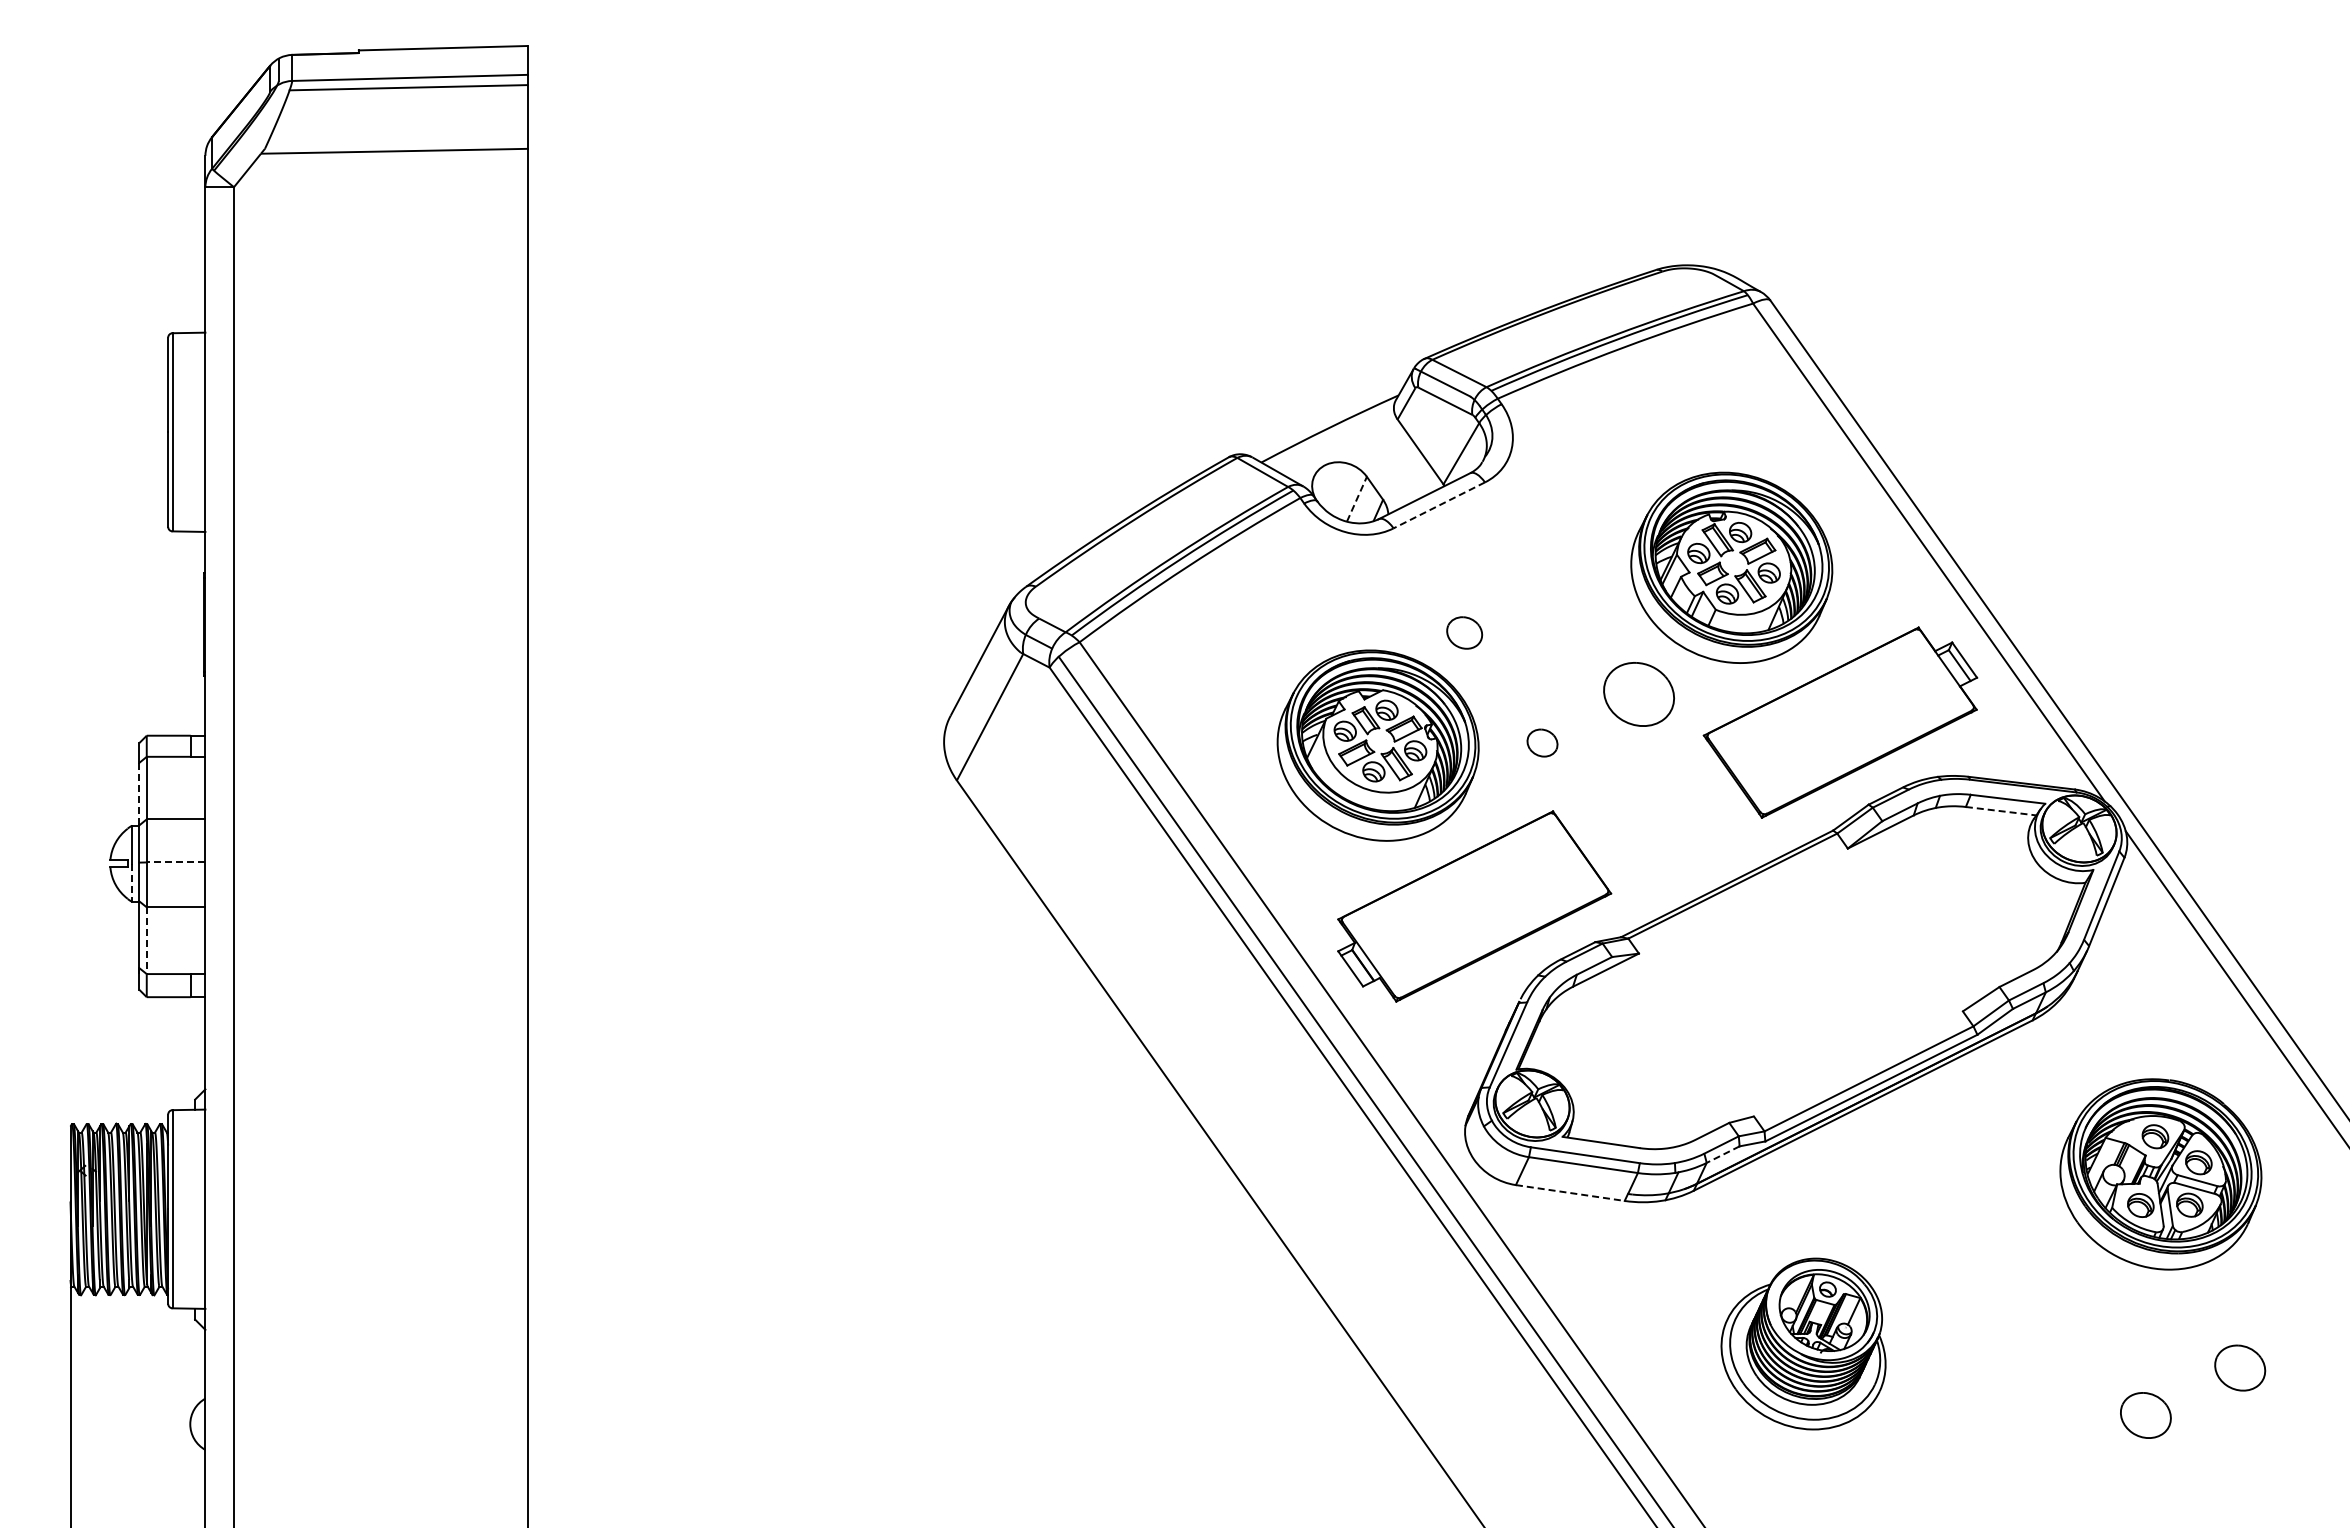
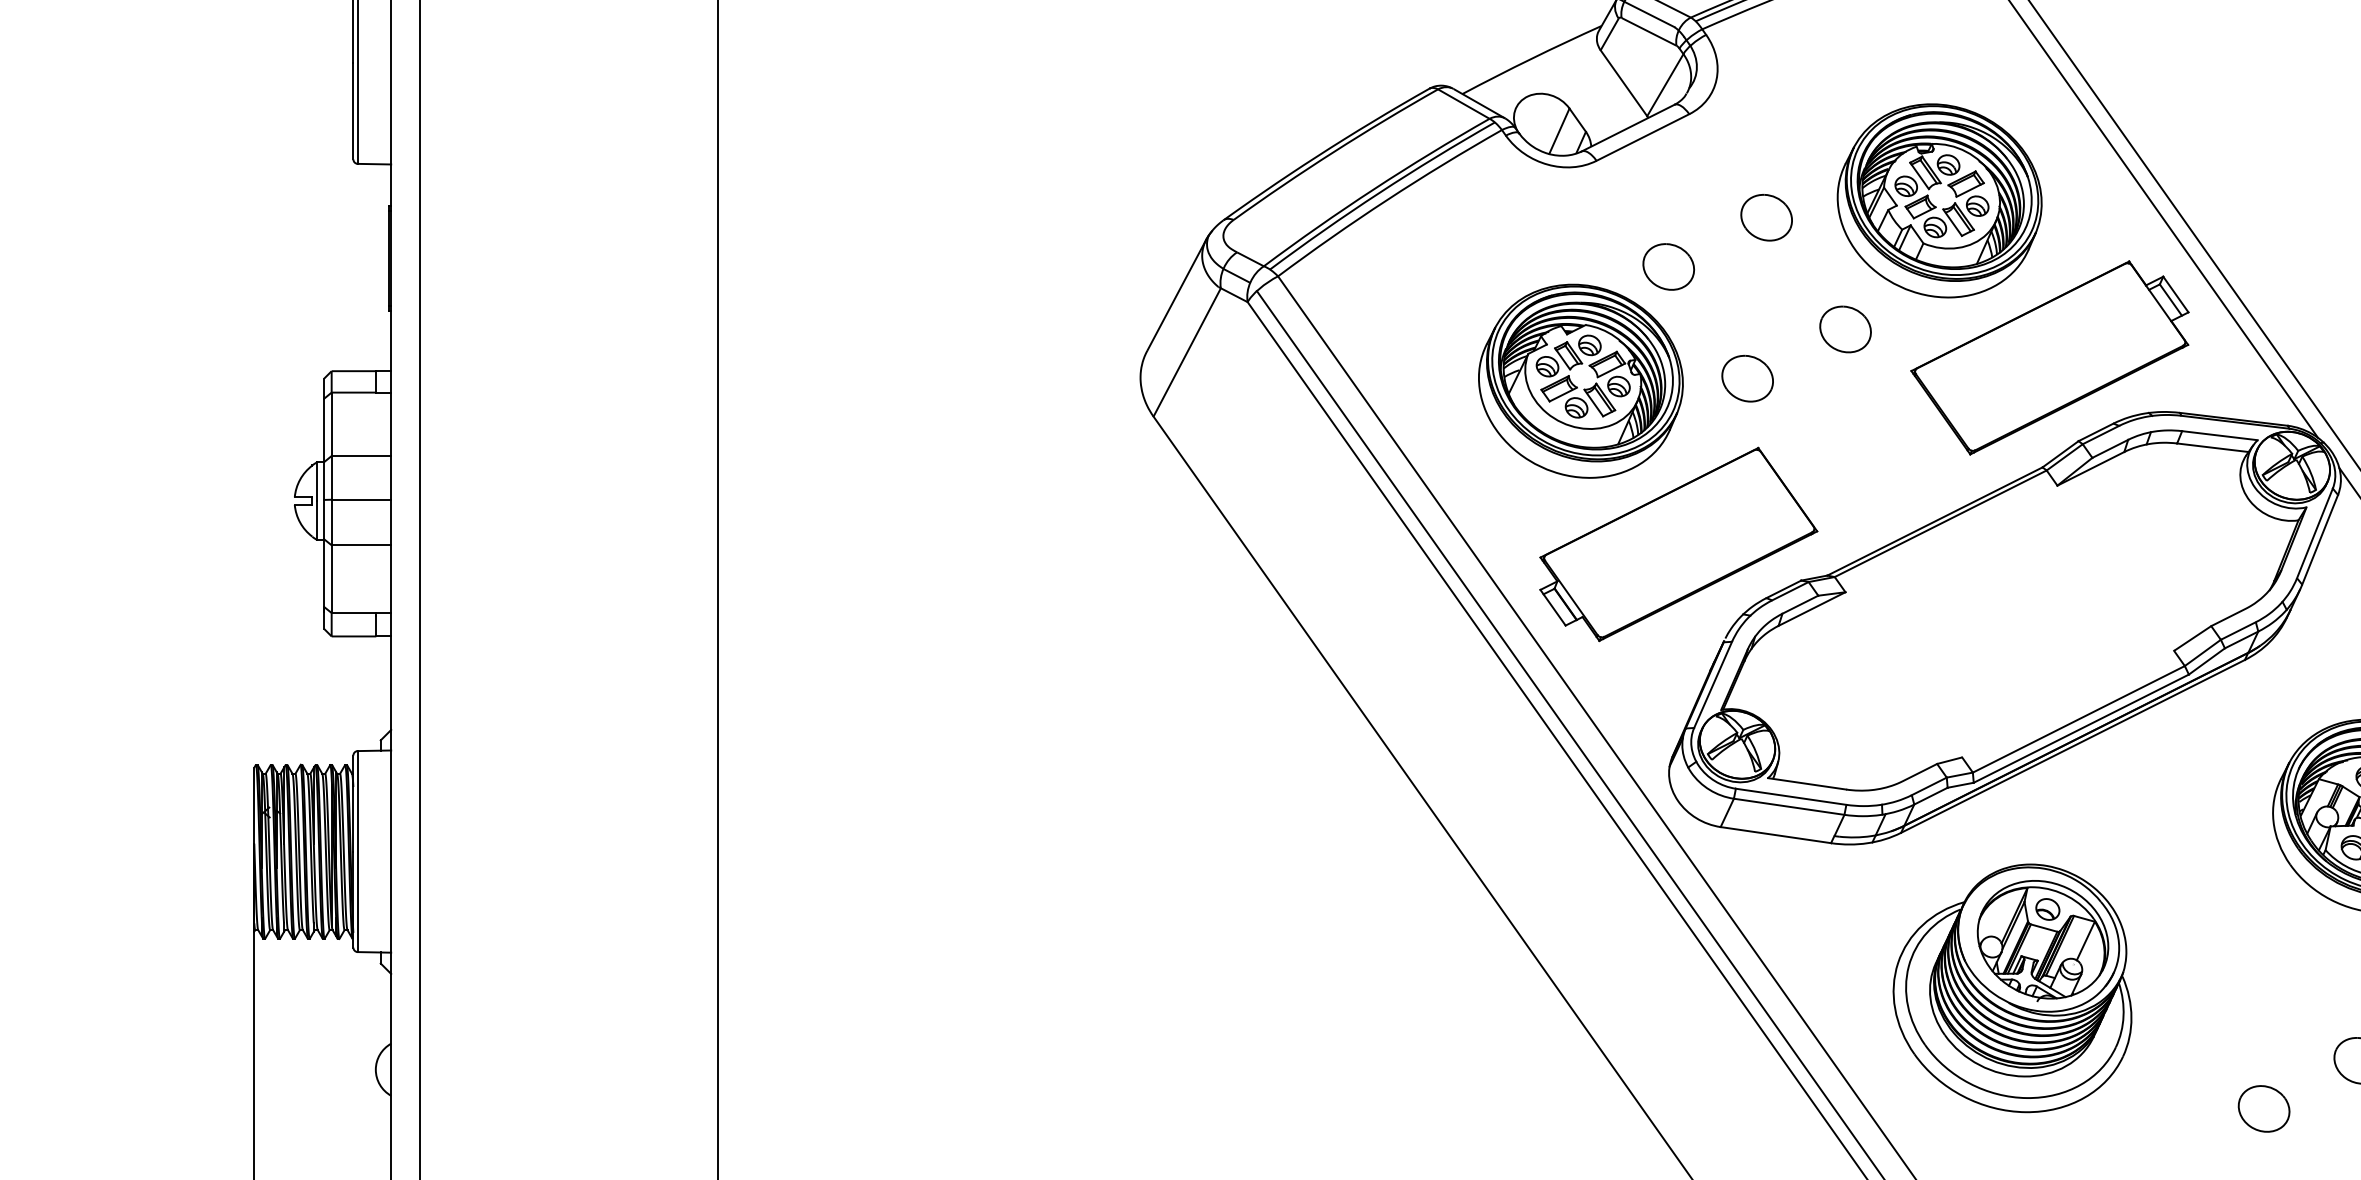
line: (1357, 498) -> (1559, 130), dashed -> solid
line: (1438, 505) -> (1642, 137), dashed -> solid
part: (1561, 584) -> (1766, 217), added
part: (1464, 632) -> (1668, 266), size x1.43
part: (1638, 694) -> (1845, 329), size x0.71
part: (1542, 742) -> (1747, 378), size x1.67
line: (139, 793) -> (324, 429), dashed -> solid
line: (2001, 811) -> (2213, 448), dashed -> solid
line: (175, 862) -> (360, 499), dashed -> solid
line: (132, 883) -> (317, 521), dashed -> solid
line: (146, 941) -> (331, 579), dashed -> solid
line: (1722, 1154) -> (1930, 796), dashed -> solid
line: (1570, 1193) -> (1776, 835), dashed -> solid
part: (1803, 1343) -> (2012, 987), size x1.43
part: (2051, 1462) -> (2264, 1108), added

